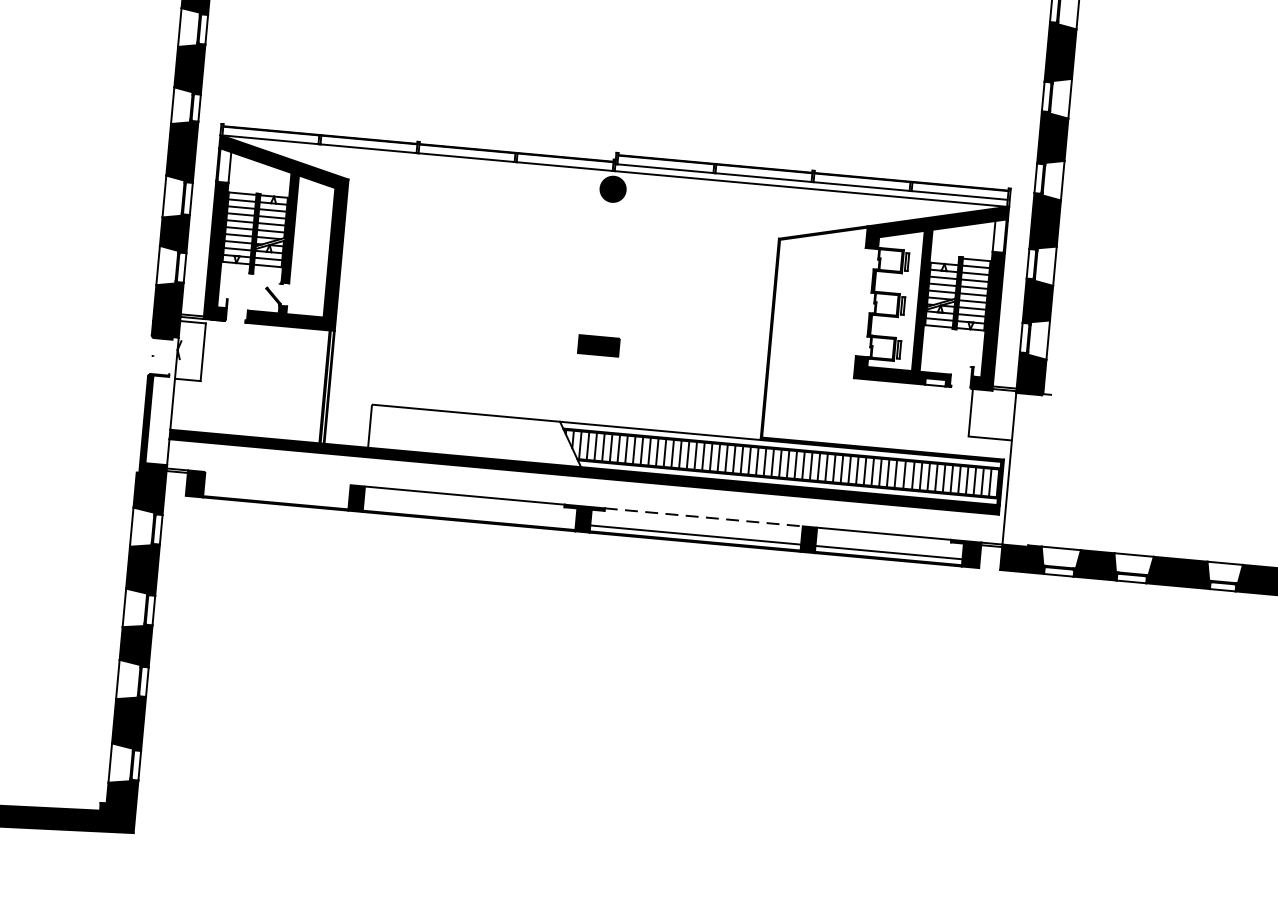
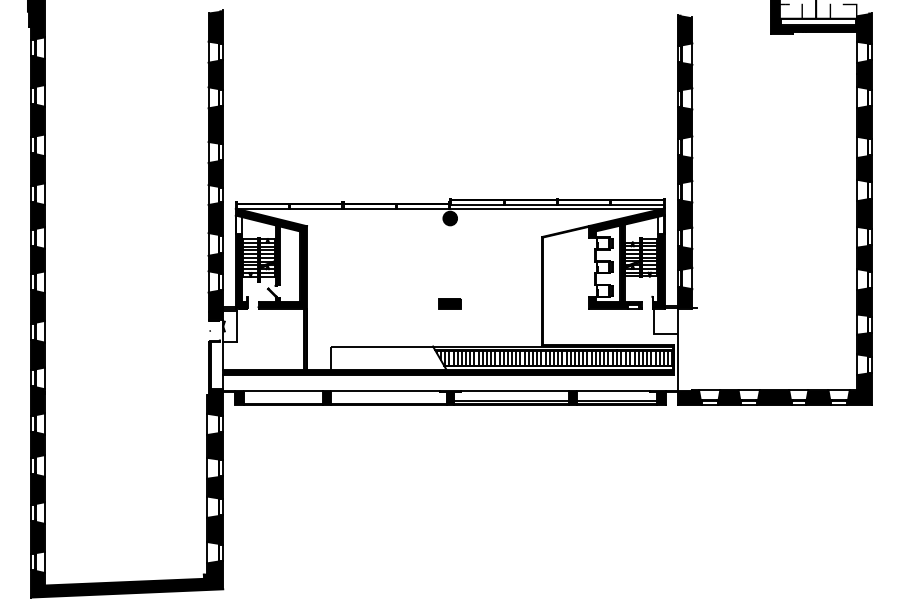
line: (277, 479) -> (283, 391), added
line: (704, 518) -> (515, 391), dashed -> solid

